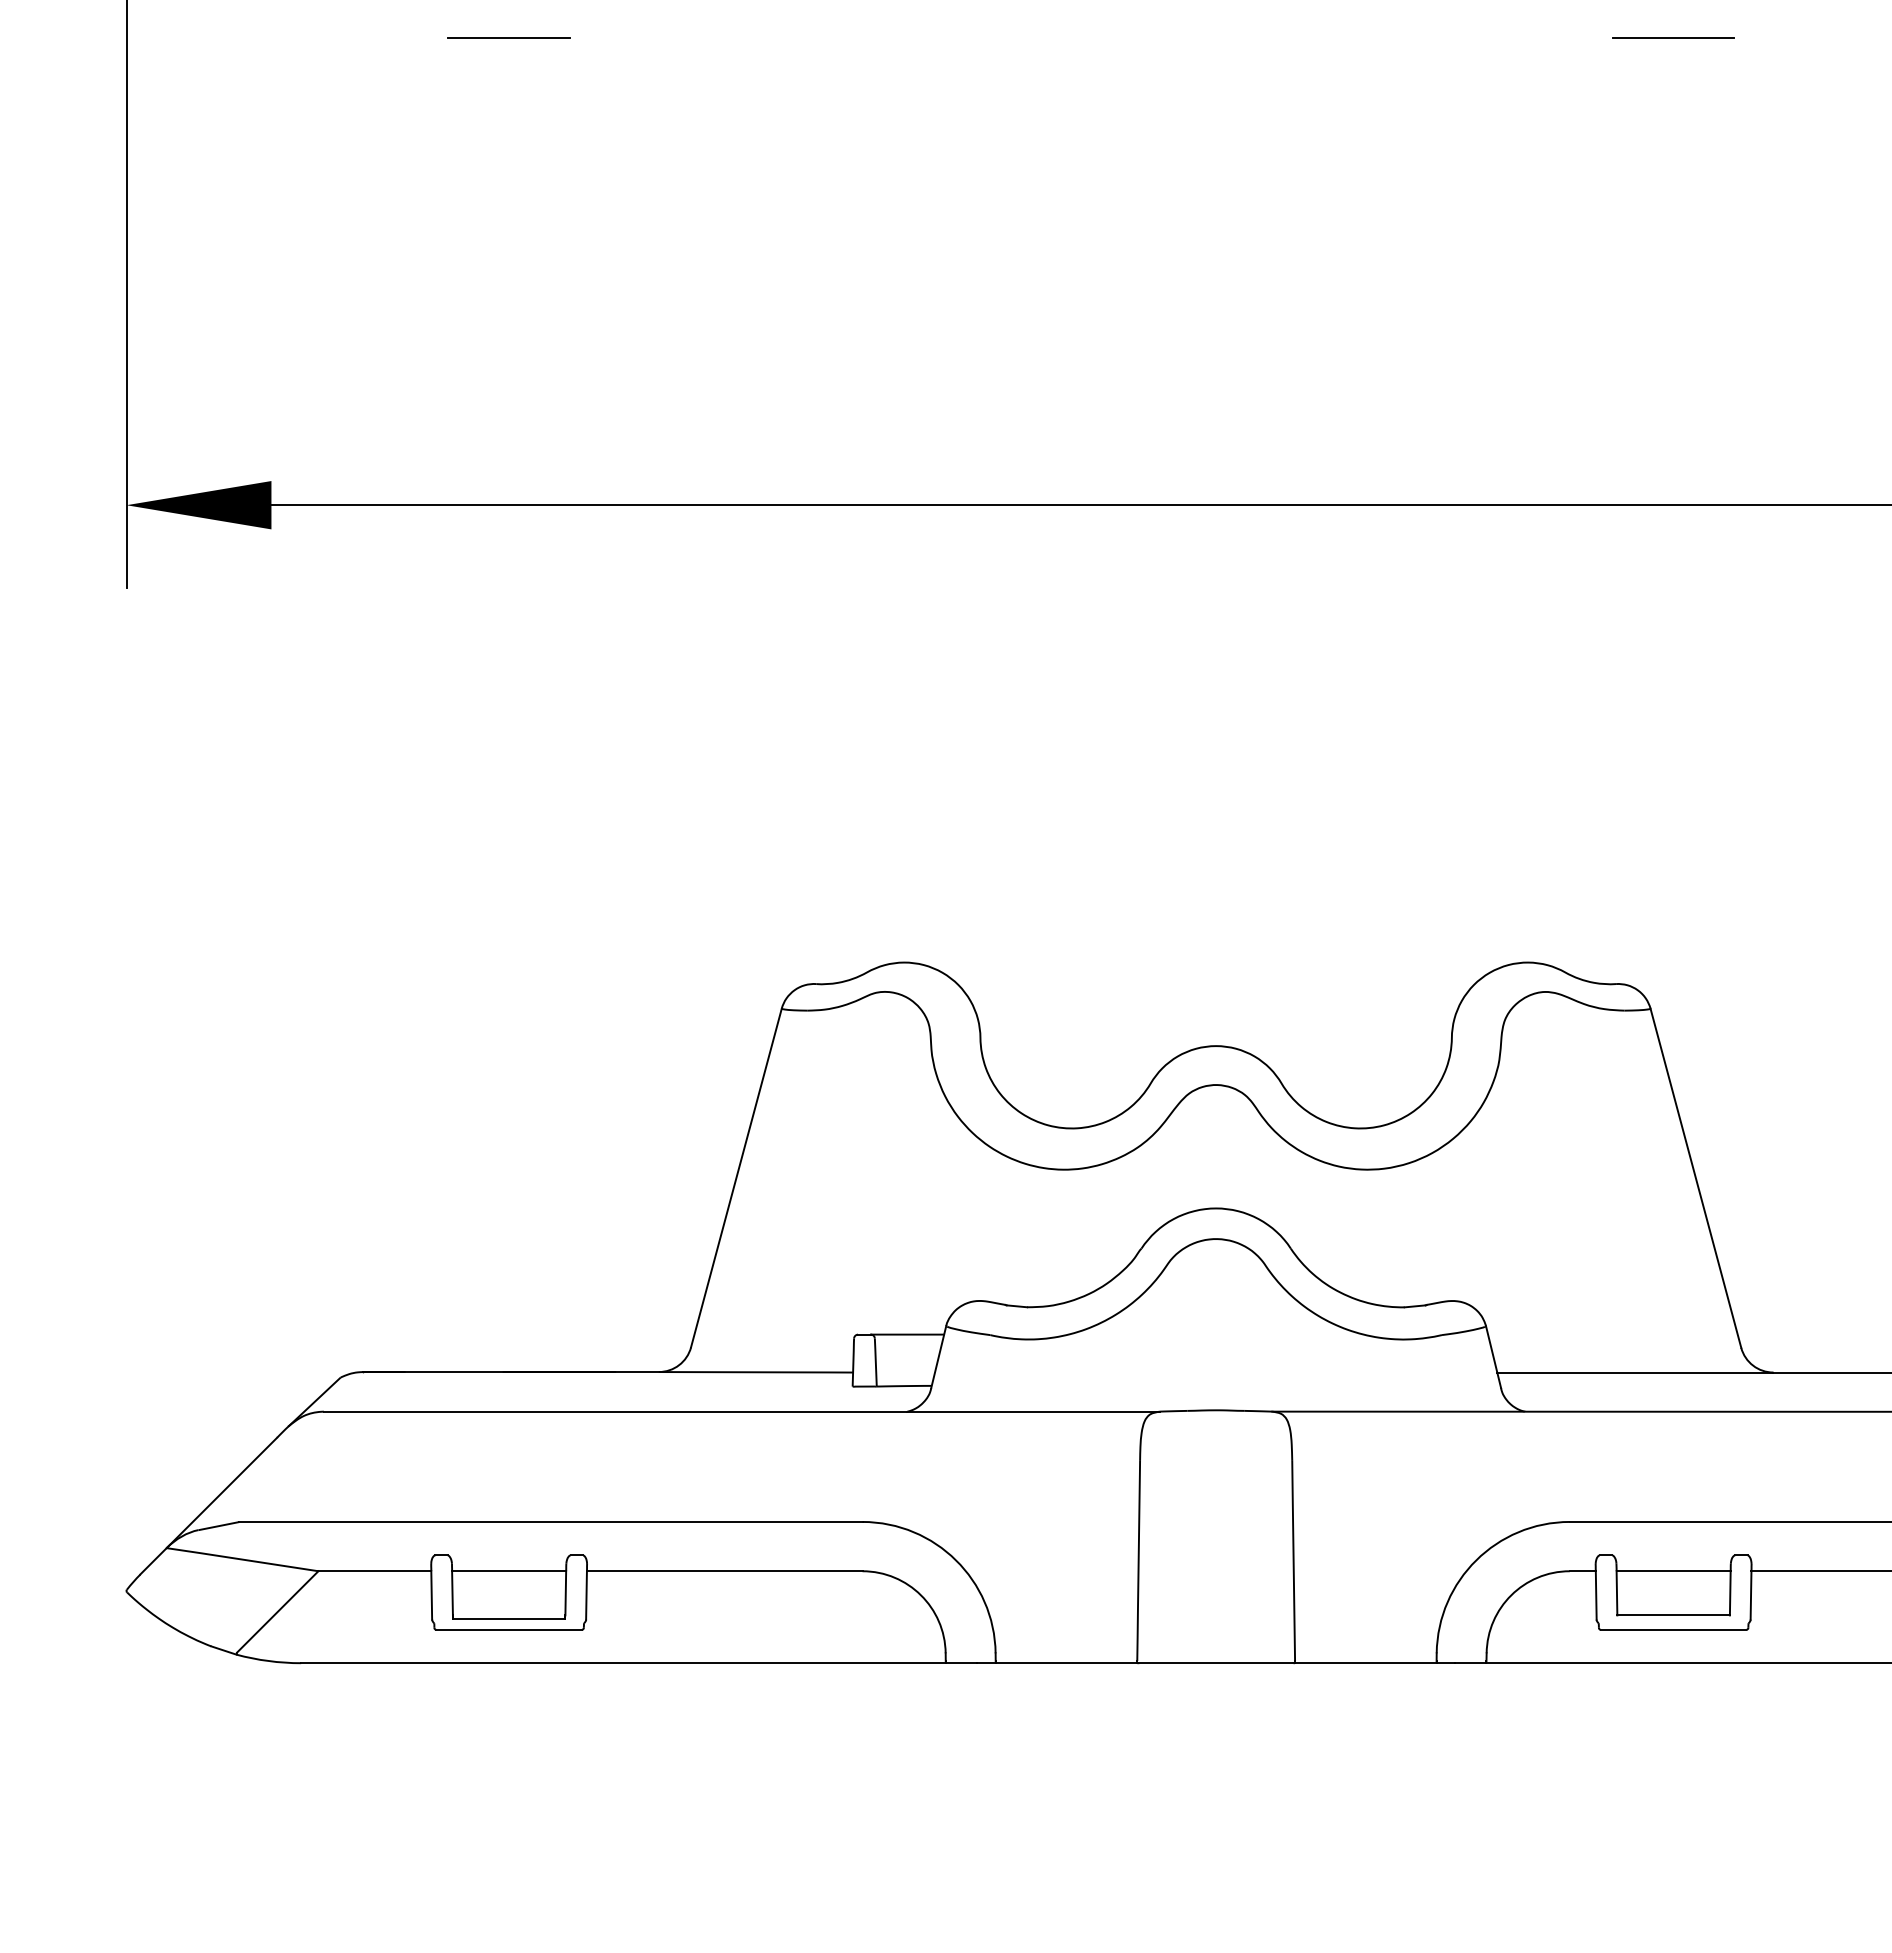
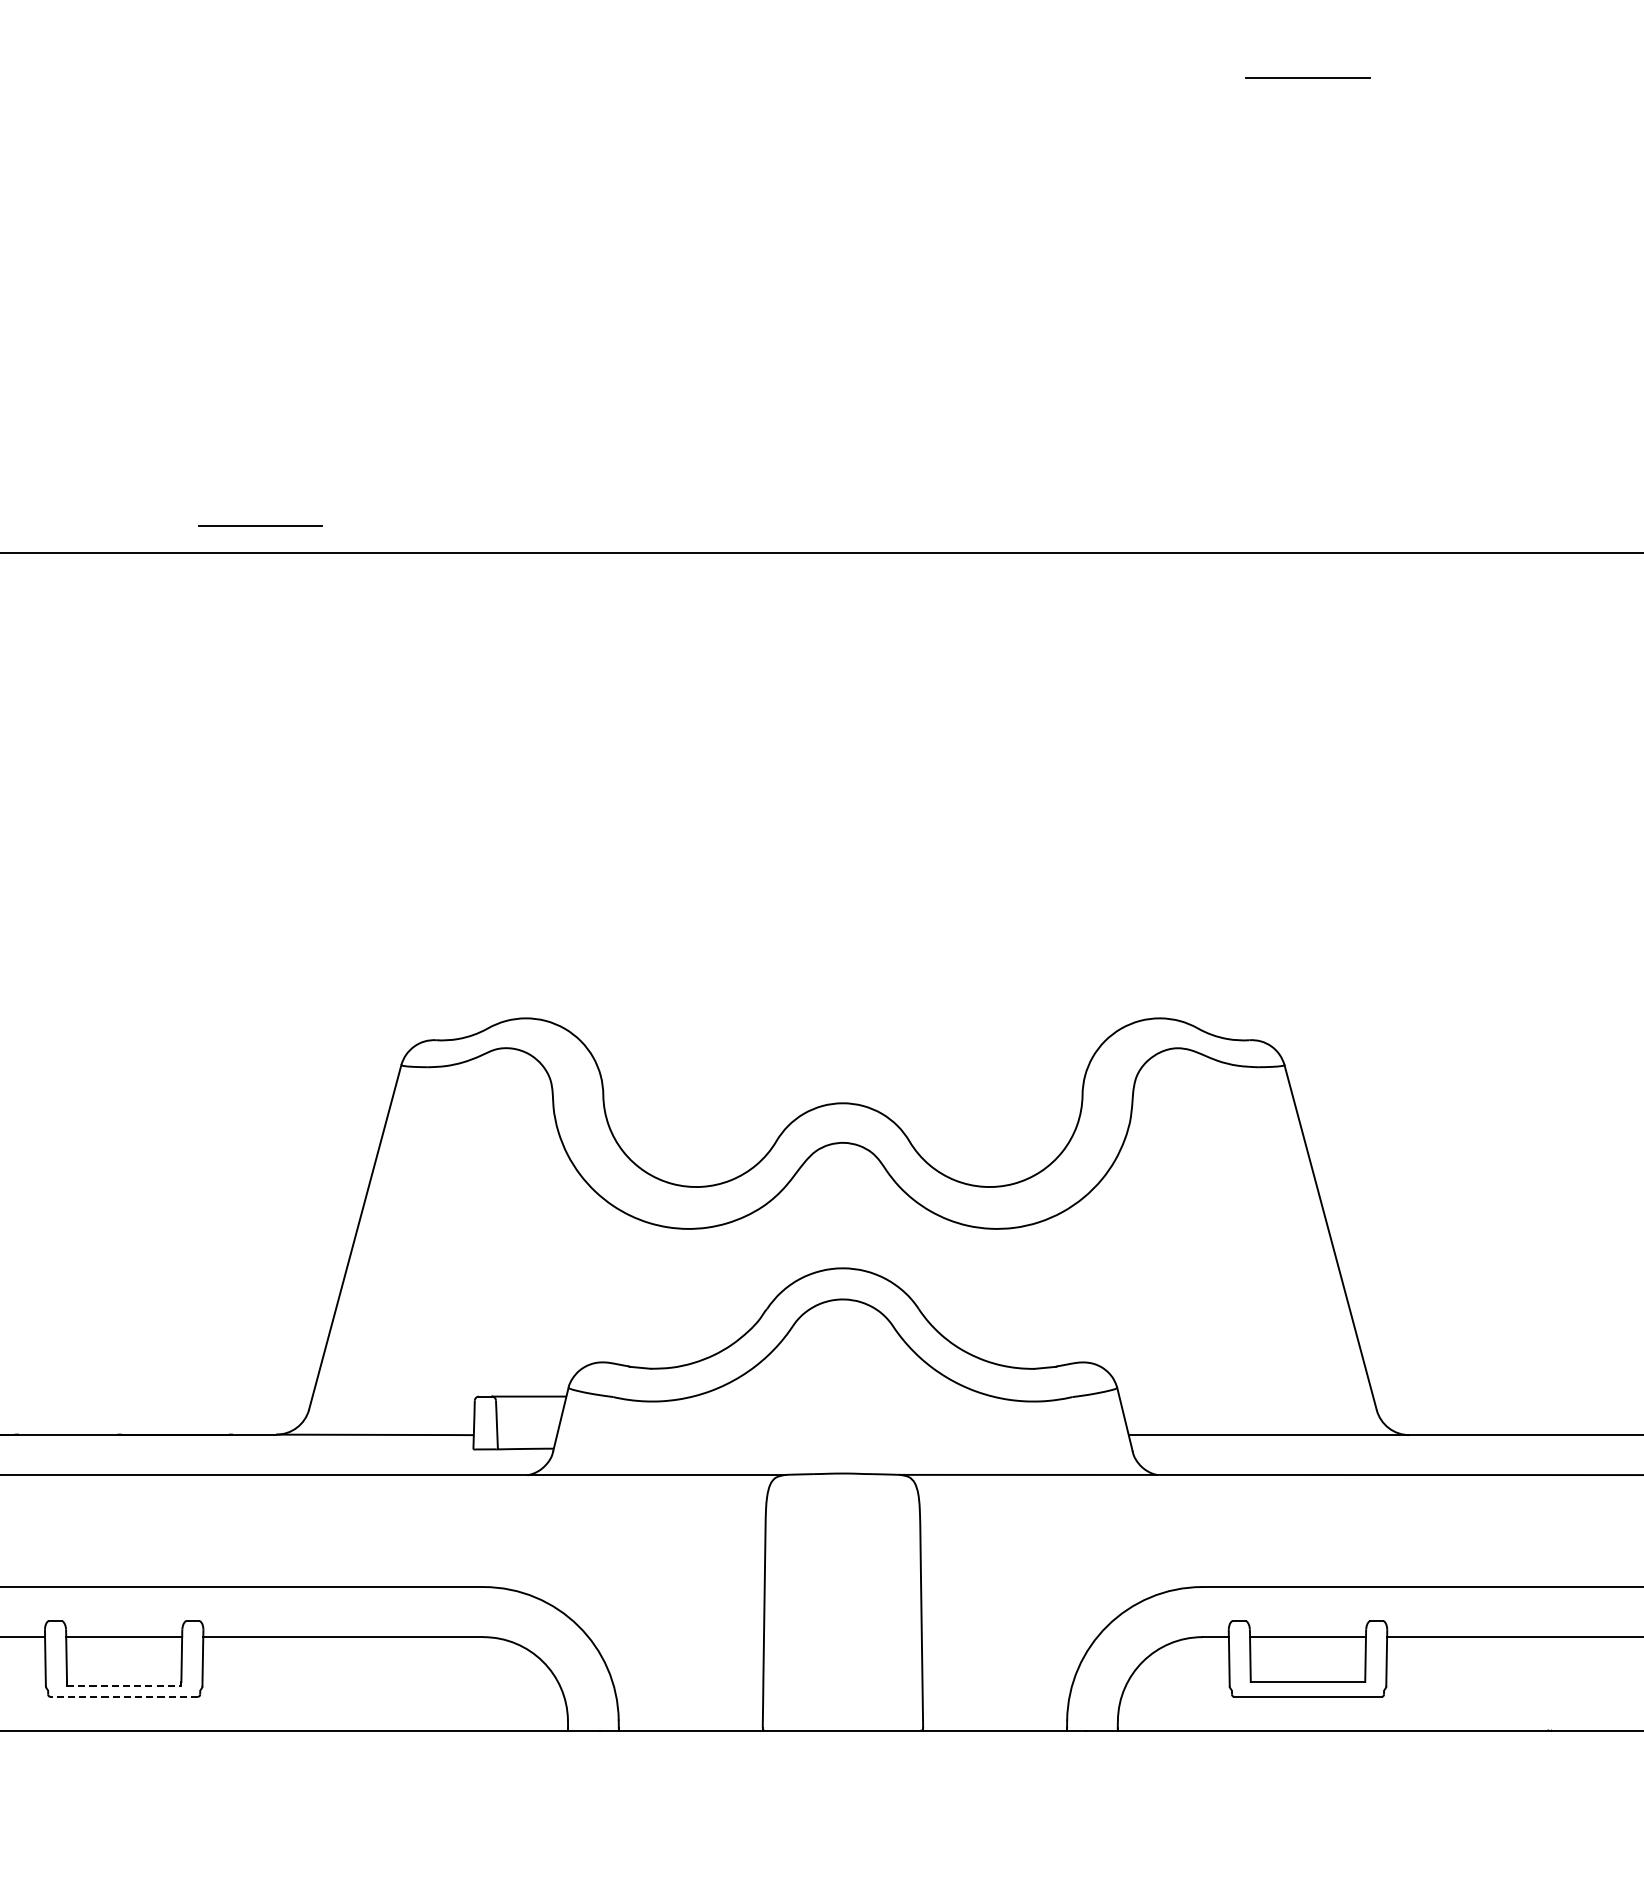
line: (508, 37) -> (259, 526), moved
line: (509, 1619) -> (124, 1686), solid -> dashed
line: (509, 1629) -> (124, 1696), solid -> dashed

